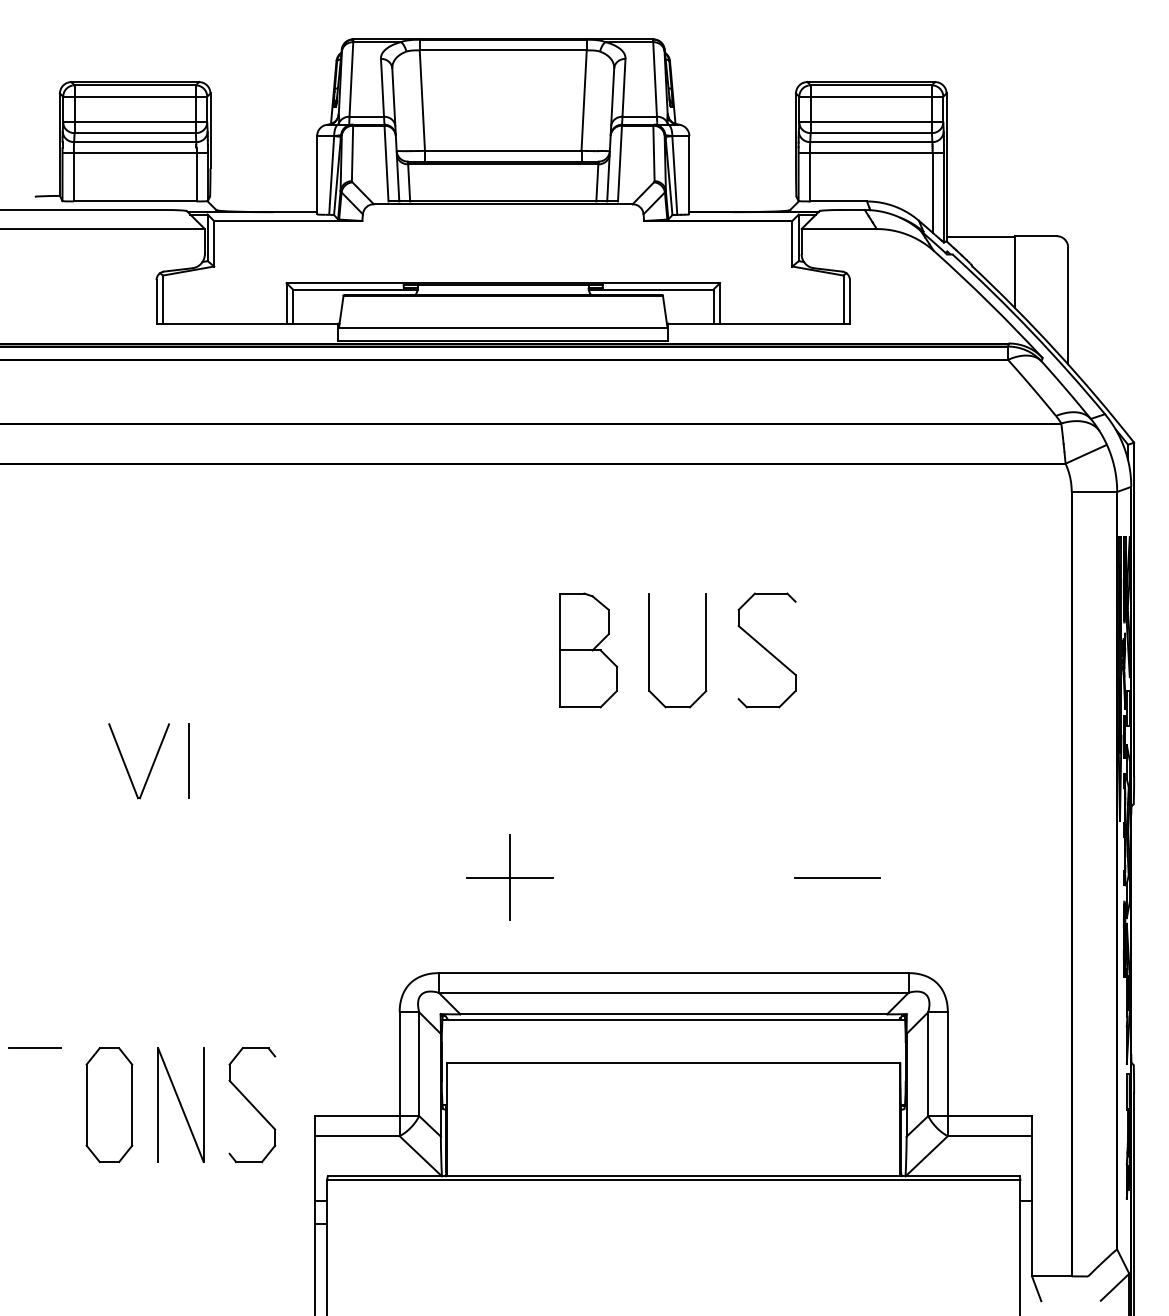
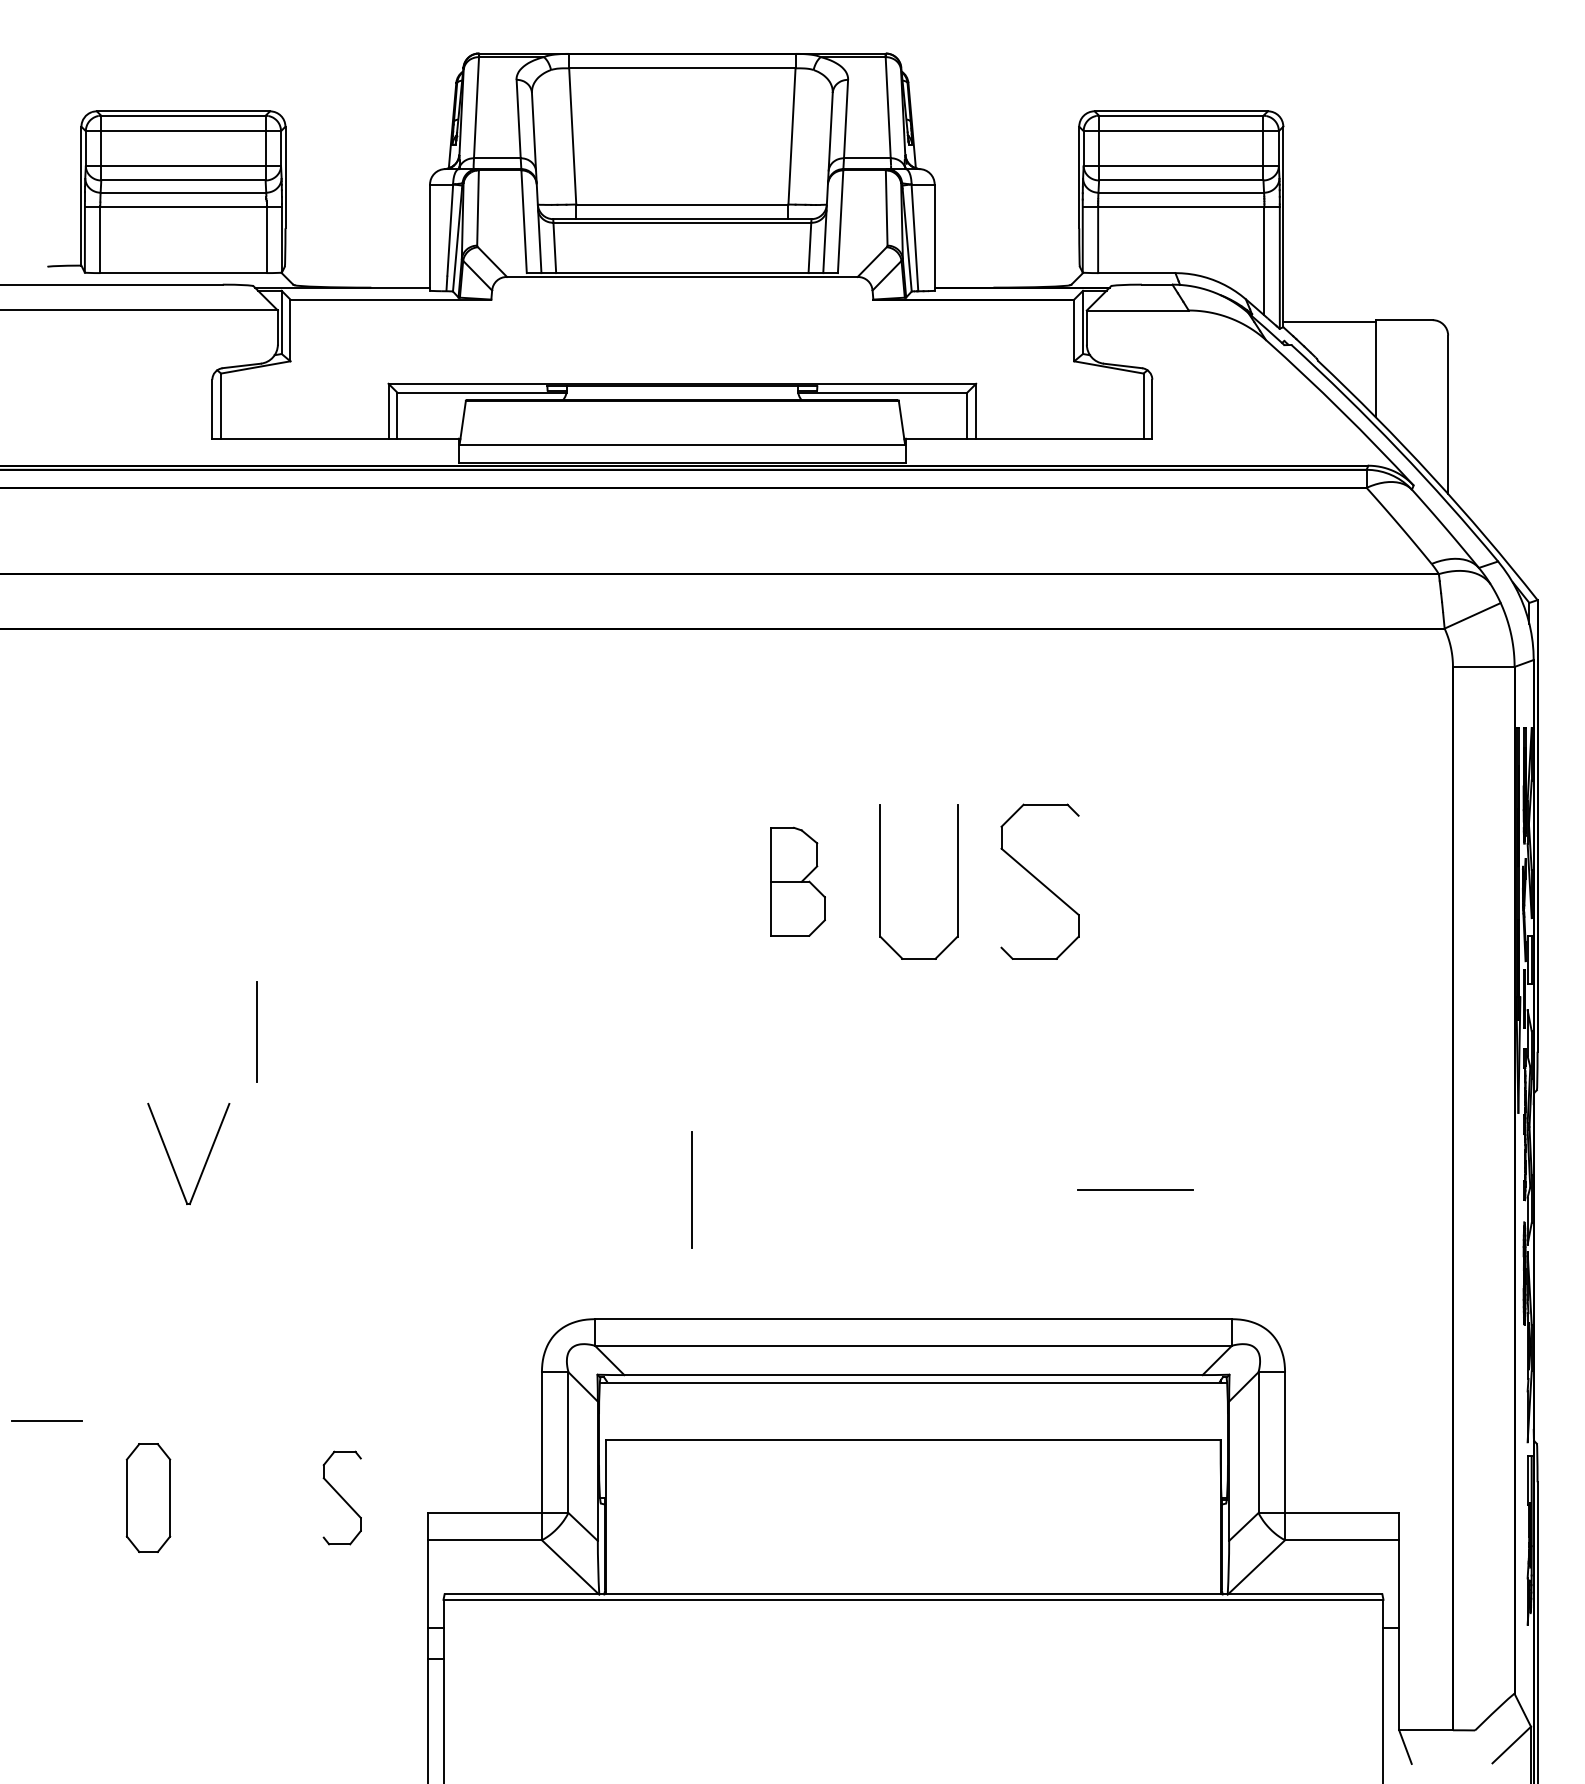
part: (588, 650) -> (797, 881), size x0.7
part: (126, 765) -> (171, 1159), moved
line: (509, 877) -> (690, 1189), removed
part: (109, 1104) -> (148, 1497), size x0.7
part: (180, 1104) -> (244, 1497), removed
part: (252, 1104) -> (342, 1497), size x0.6

